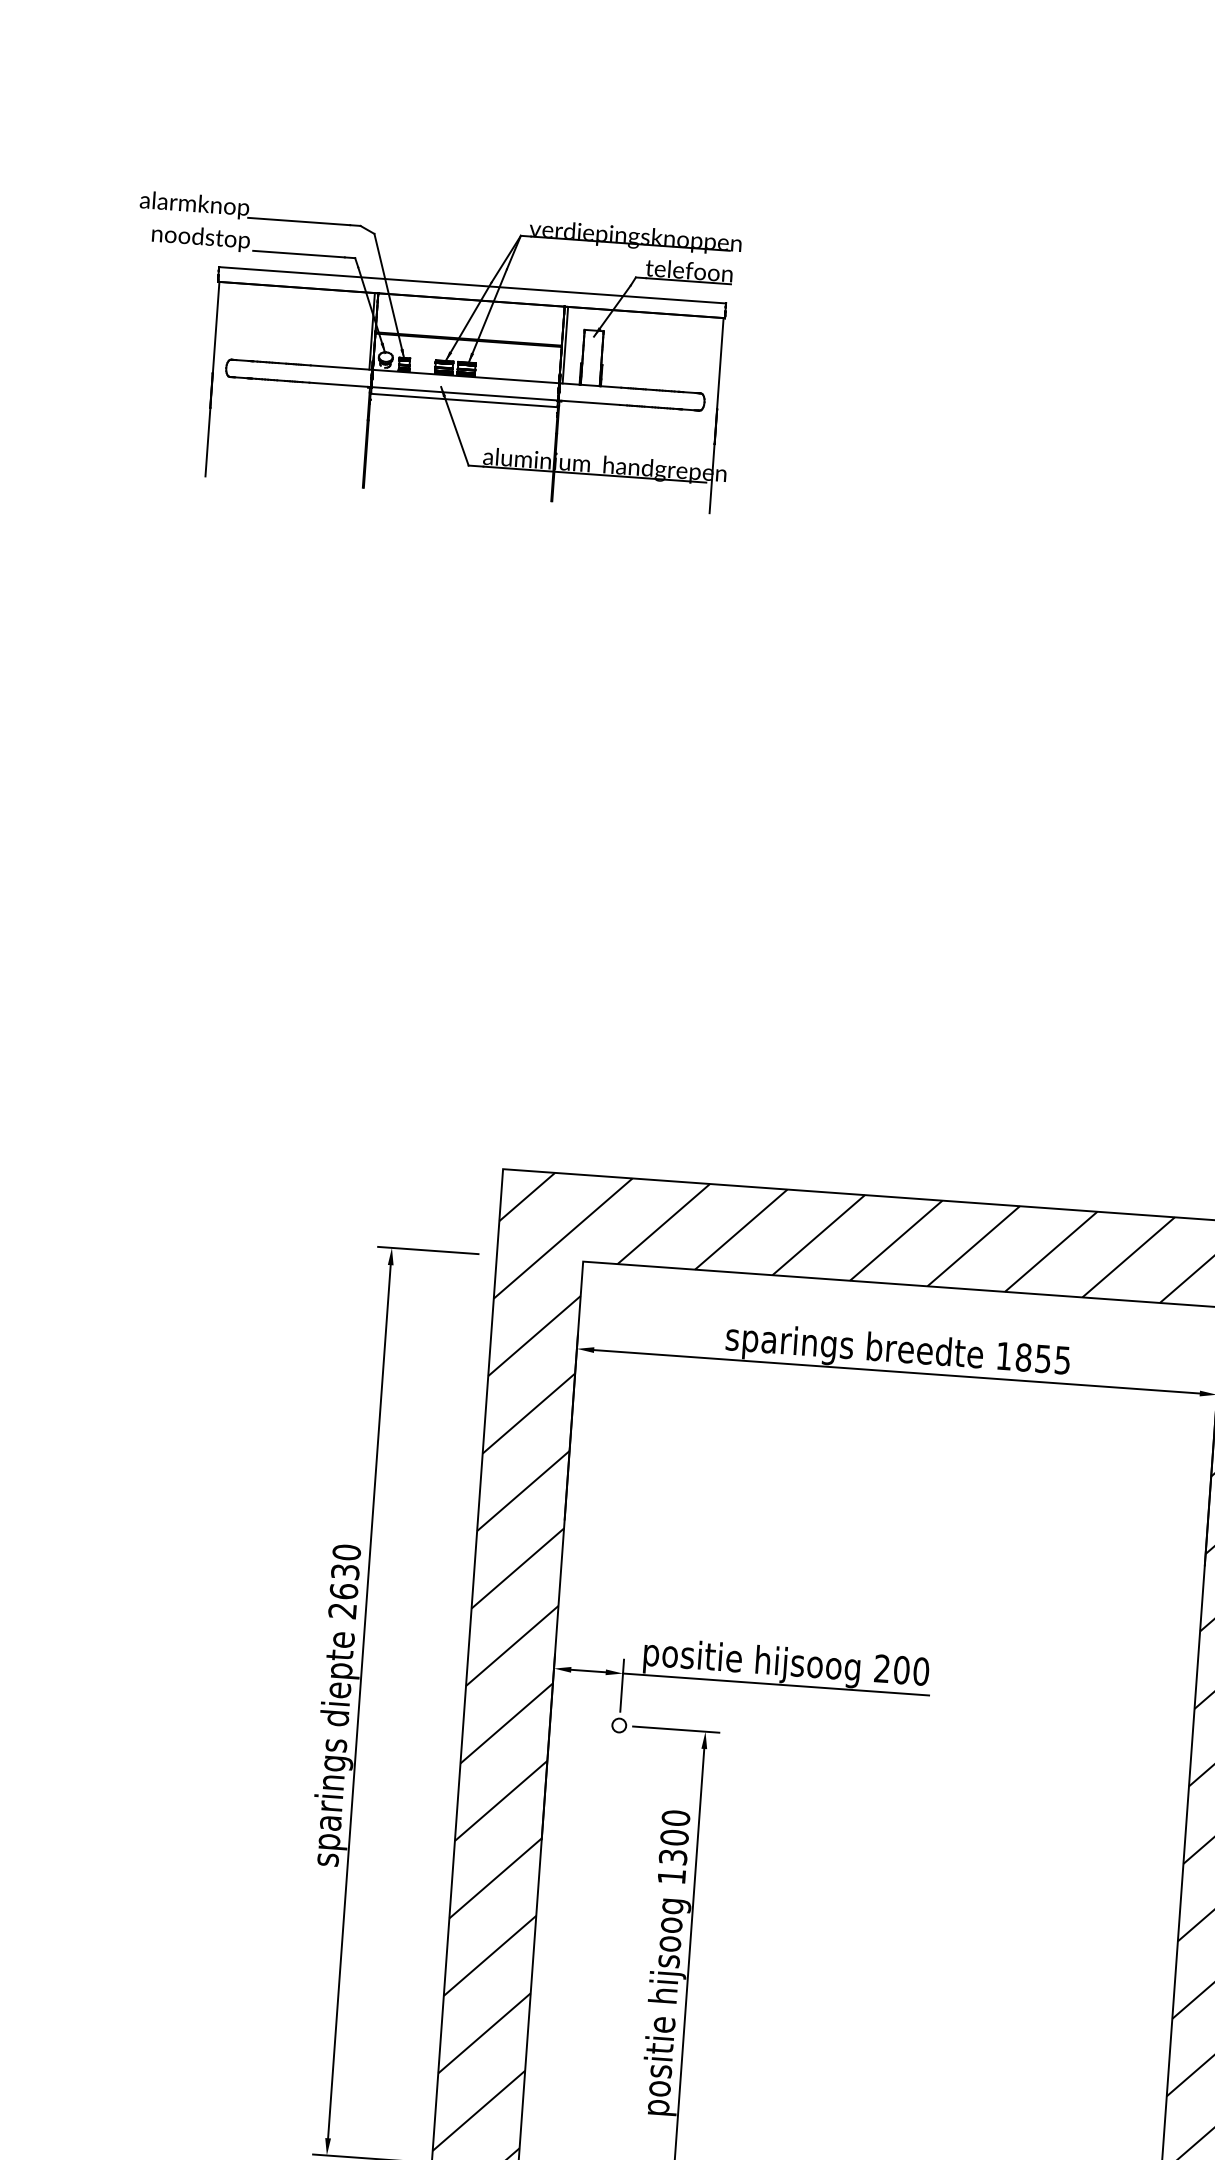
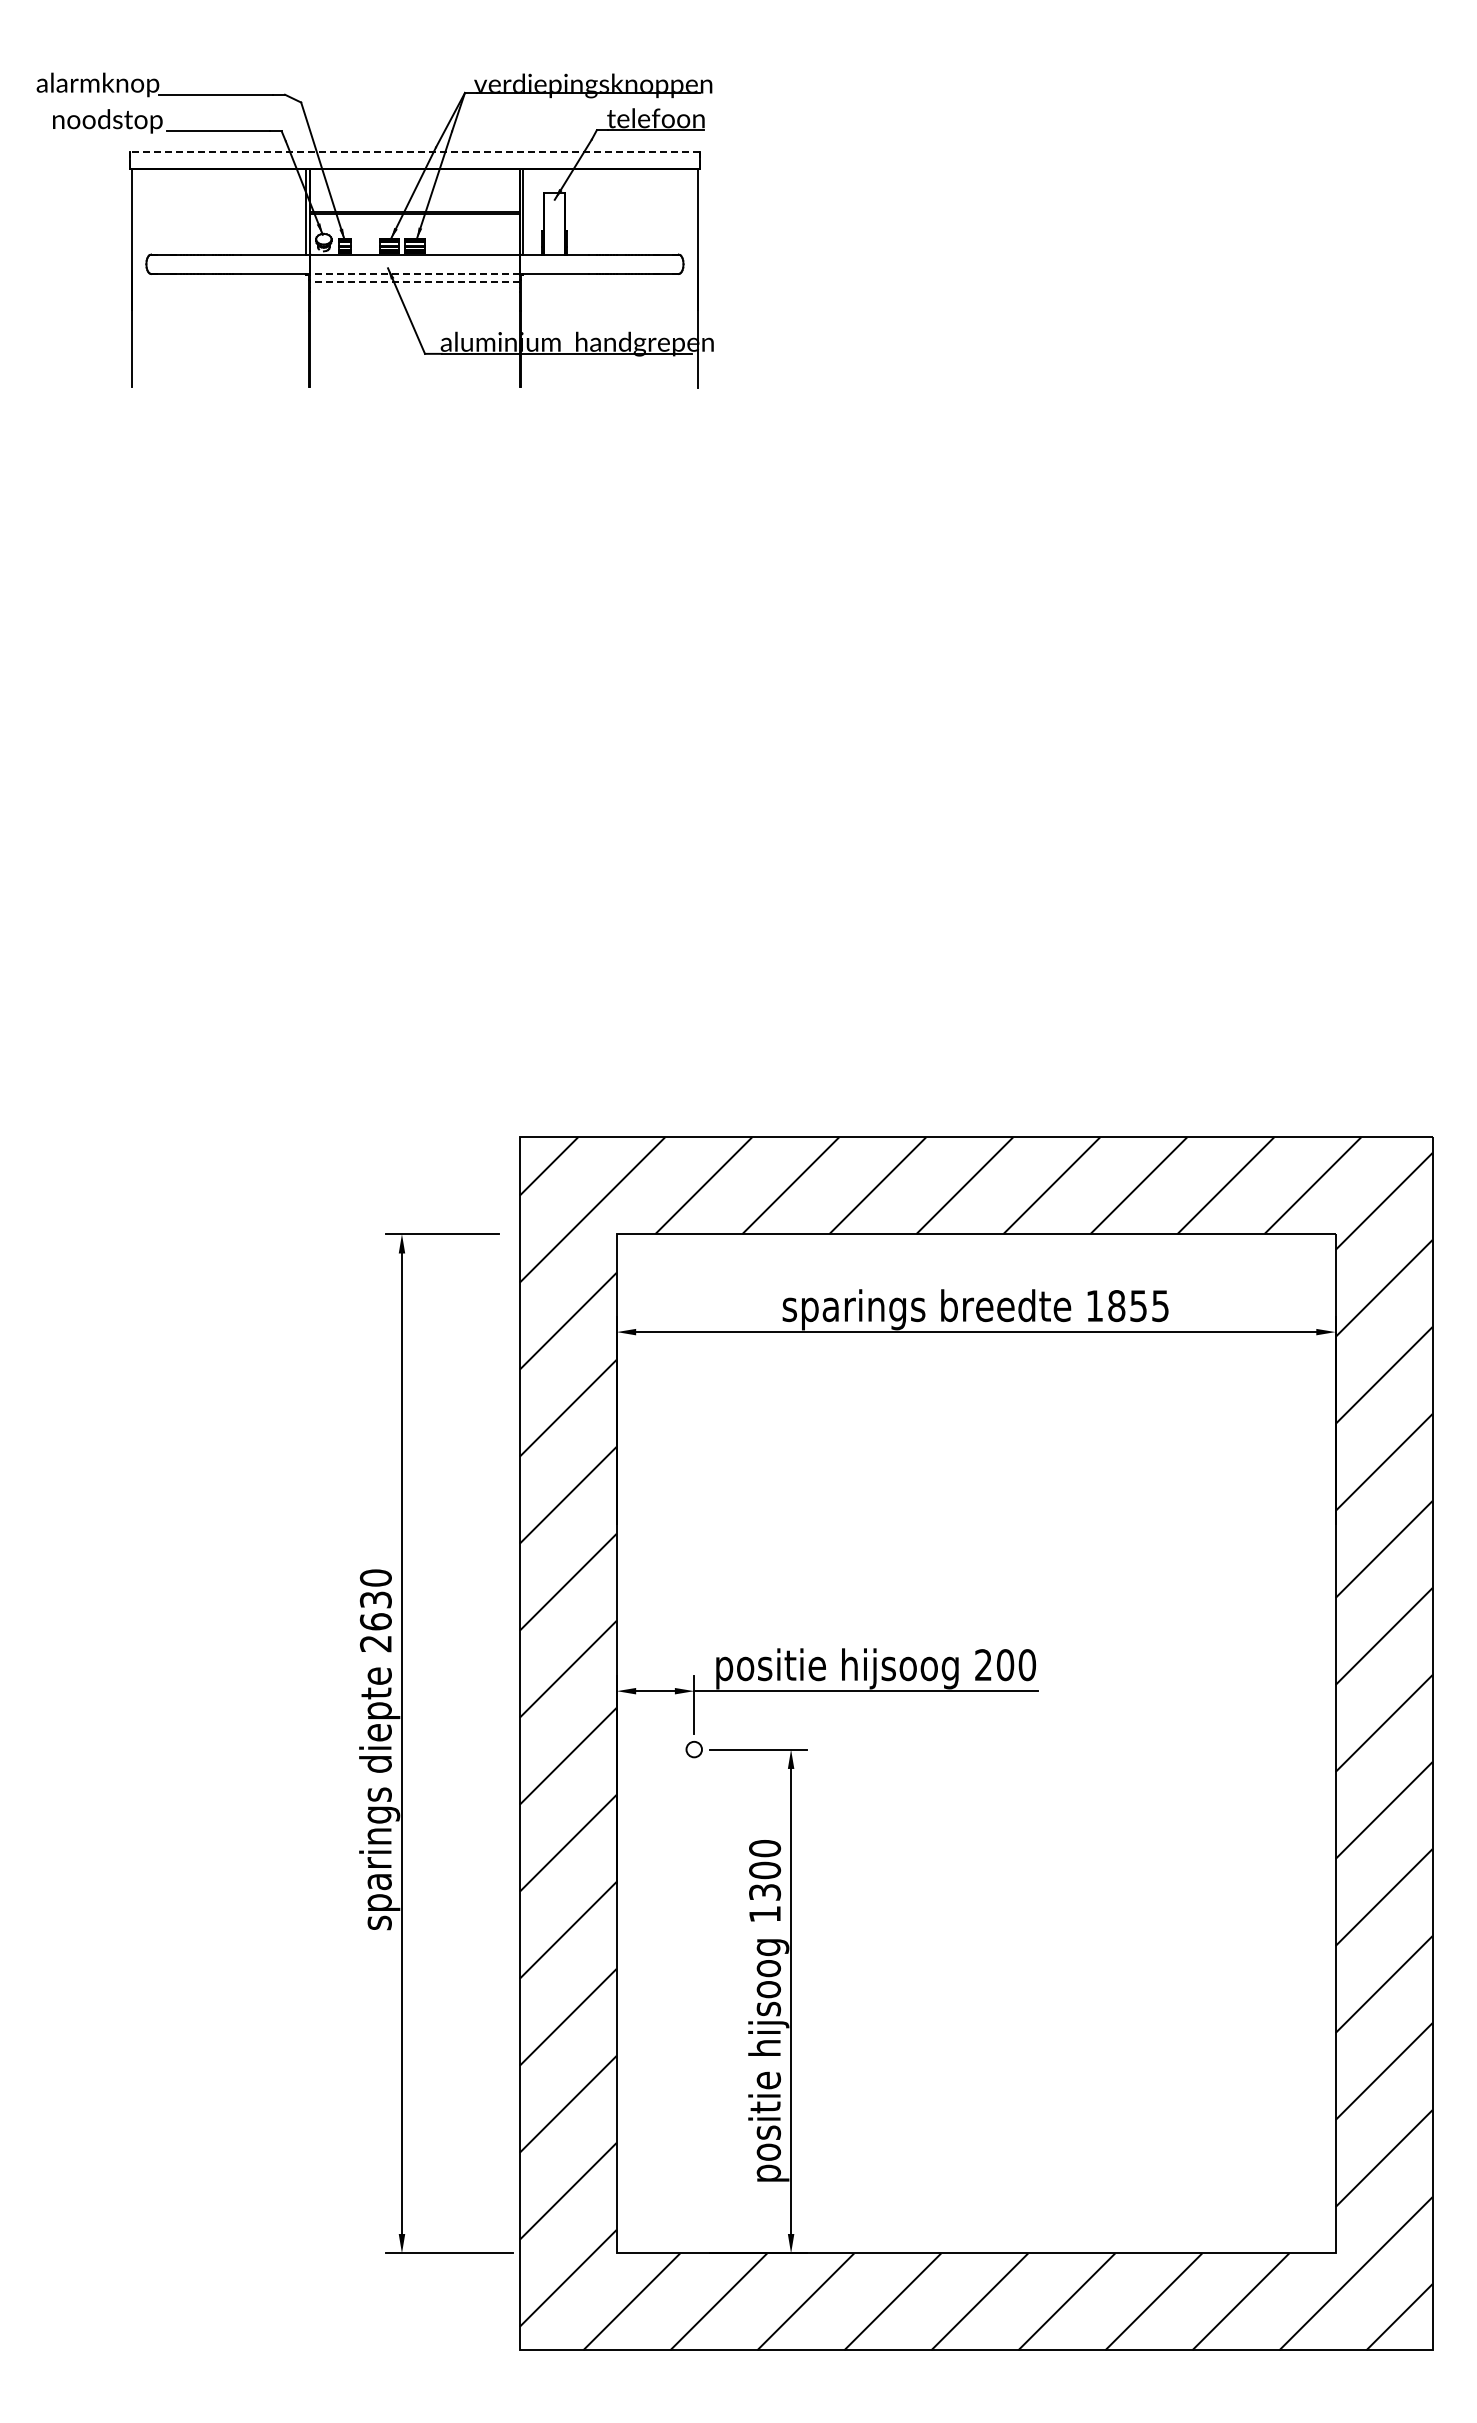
line: (472, 285) -> (414, 152), solid -> dashed
line: (464, 393) -> (414, 273), solid -> dashed
line: (463, 400) -> (414, 281), solid -> dashed

